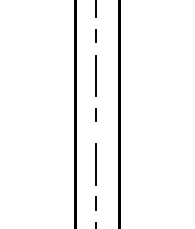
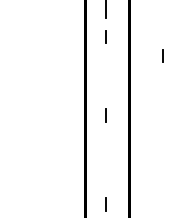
line: (152, 54) -> (162, 55), added
line: (96, 75) -> (106, 76), removed
line: (96, 164) -> (106, 165), removed

